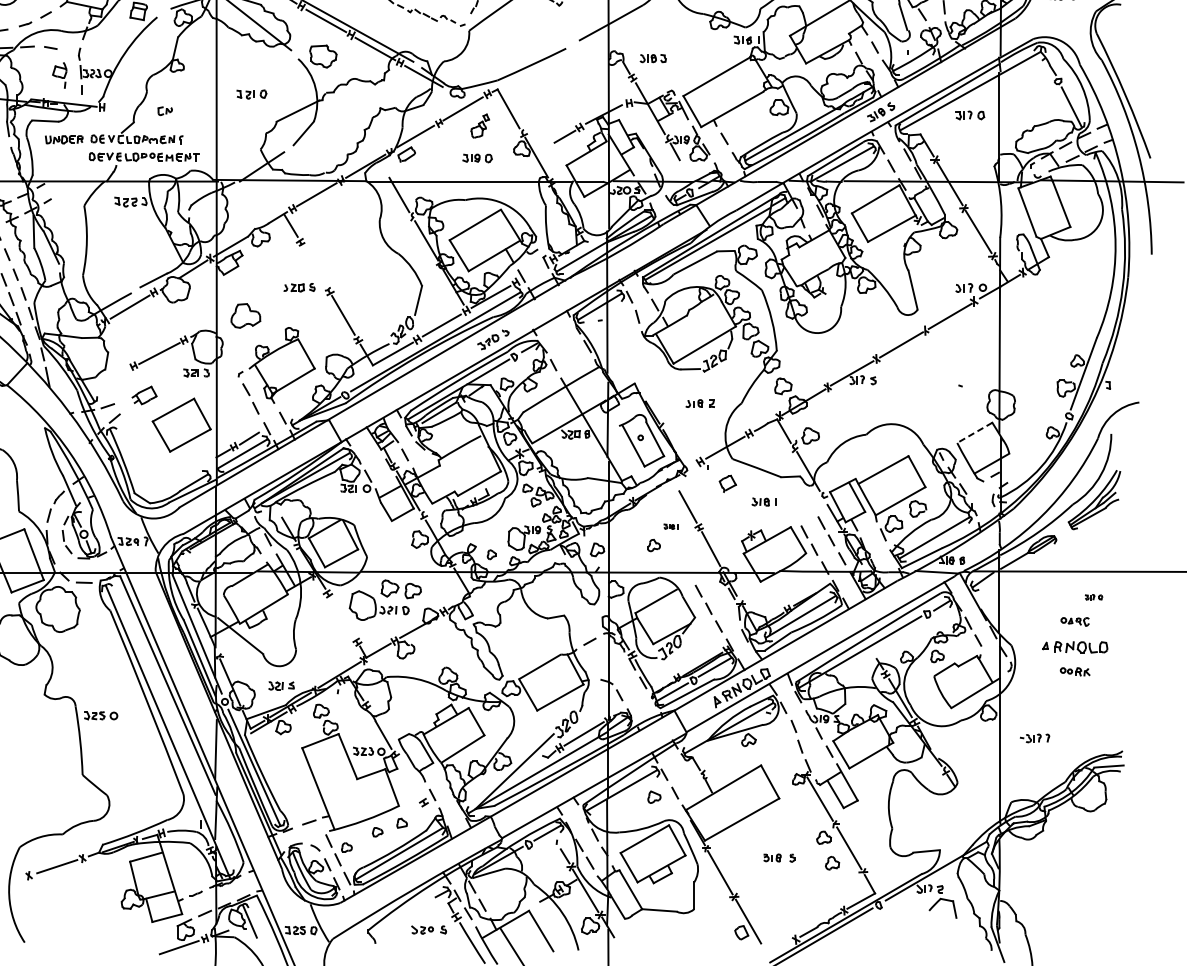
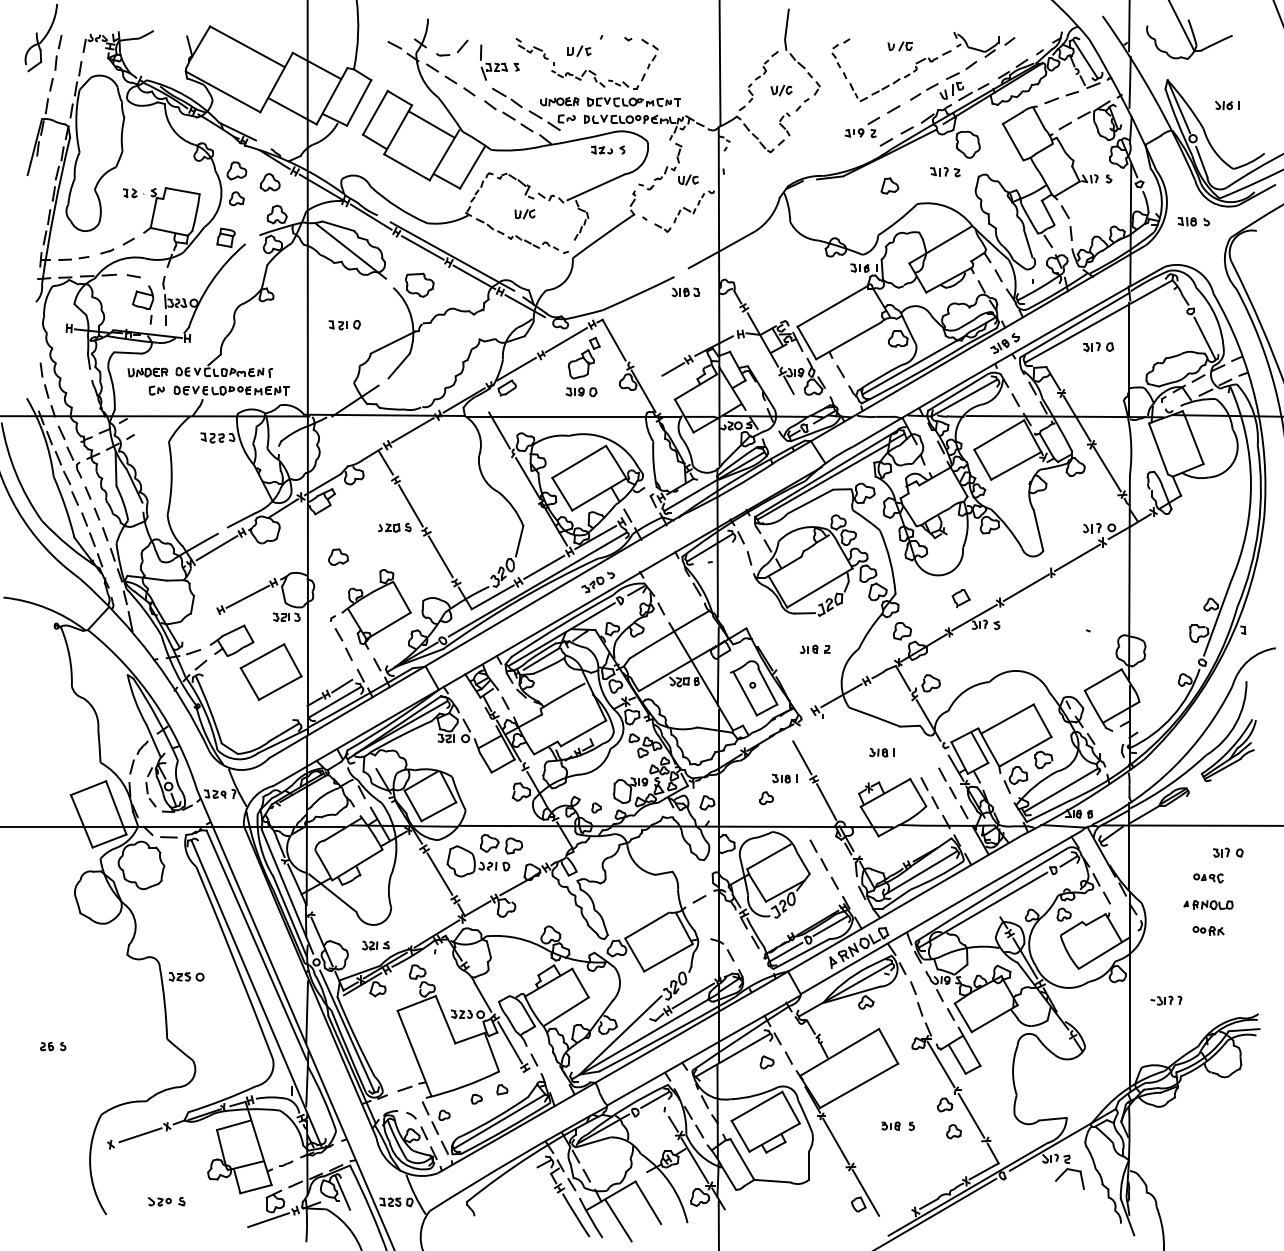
part: (652, 58) -> (685, 292), moved
part: (60, 74) -> (143, 304), size x1.43
part: (164, 111) -> (156, 390), moved
part: (480, 126) -> (584, 358), size x1.67
line: (314, 266) -> (410, 505), added
part: (245, 315) -> (338, 556), size x0.62
part: (143, 395) -> (231, 640), size x1.67
line: (974, 433) -> (1102, 680), dashed -> solid
part: (727, 483) -> (960, 598), moved
part: (670, 526) -> (784, 778), size x1.67
part: (1094, 597) -> (1228, 852), size x1.67
line: (342, 617) -> (439, 873), added
part: (1075, 646) -> (1208, 904), size x0.71
line: (409, 778) -> (510, 1042), added
part: (428, 929) -> (166, 1201), moved

